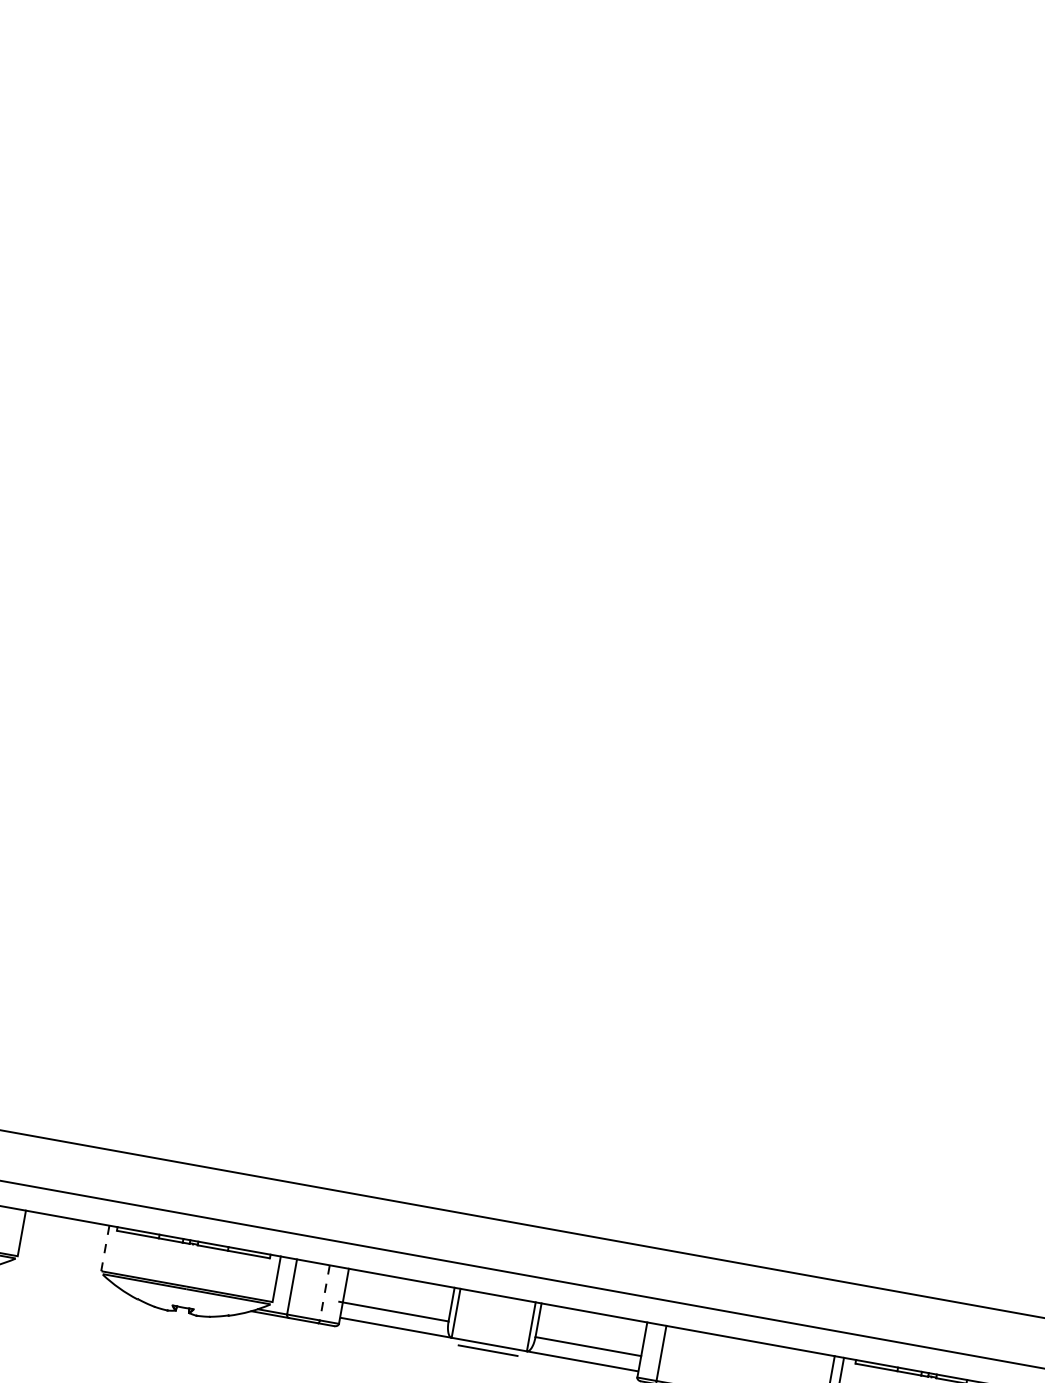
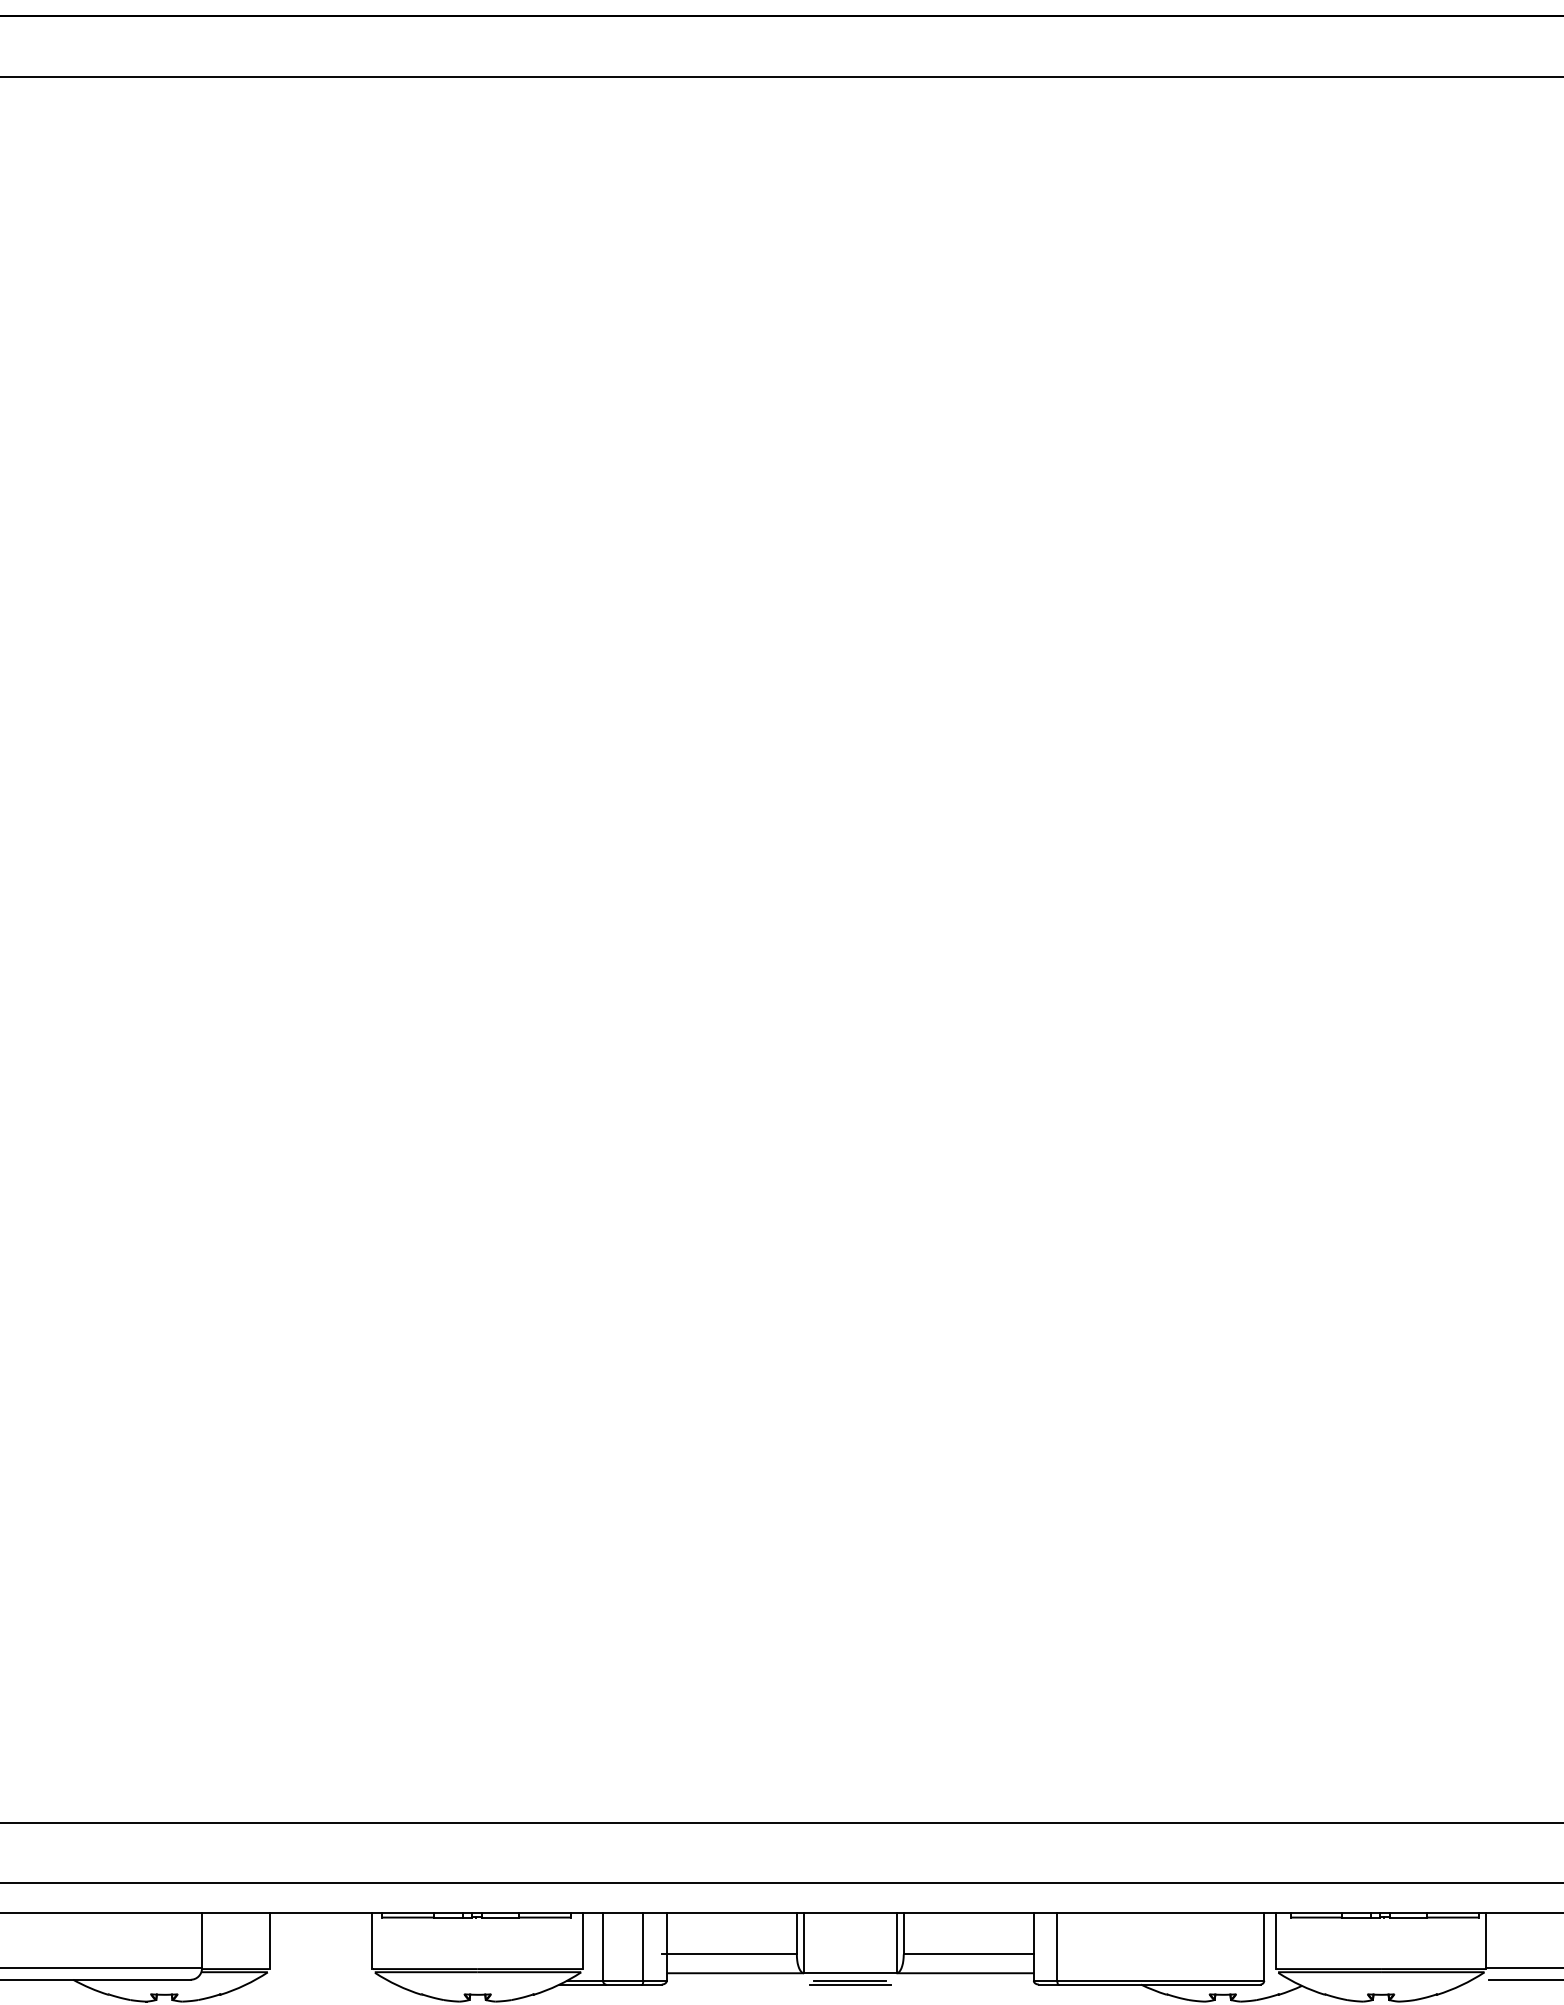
line: (105, 1248) -> (372, 1941), dashed -> solid
line: (325, 1292) -> (643, 1946), dashed -> solid
line: (487, 1353) -> (850, 1984), added

